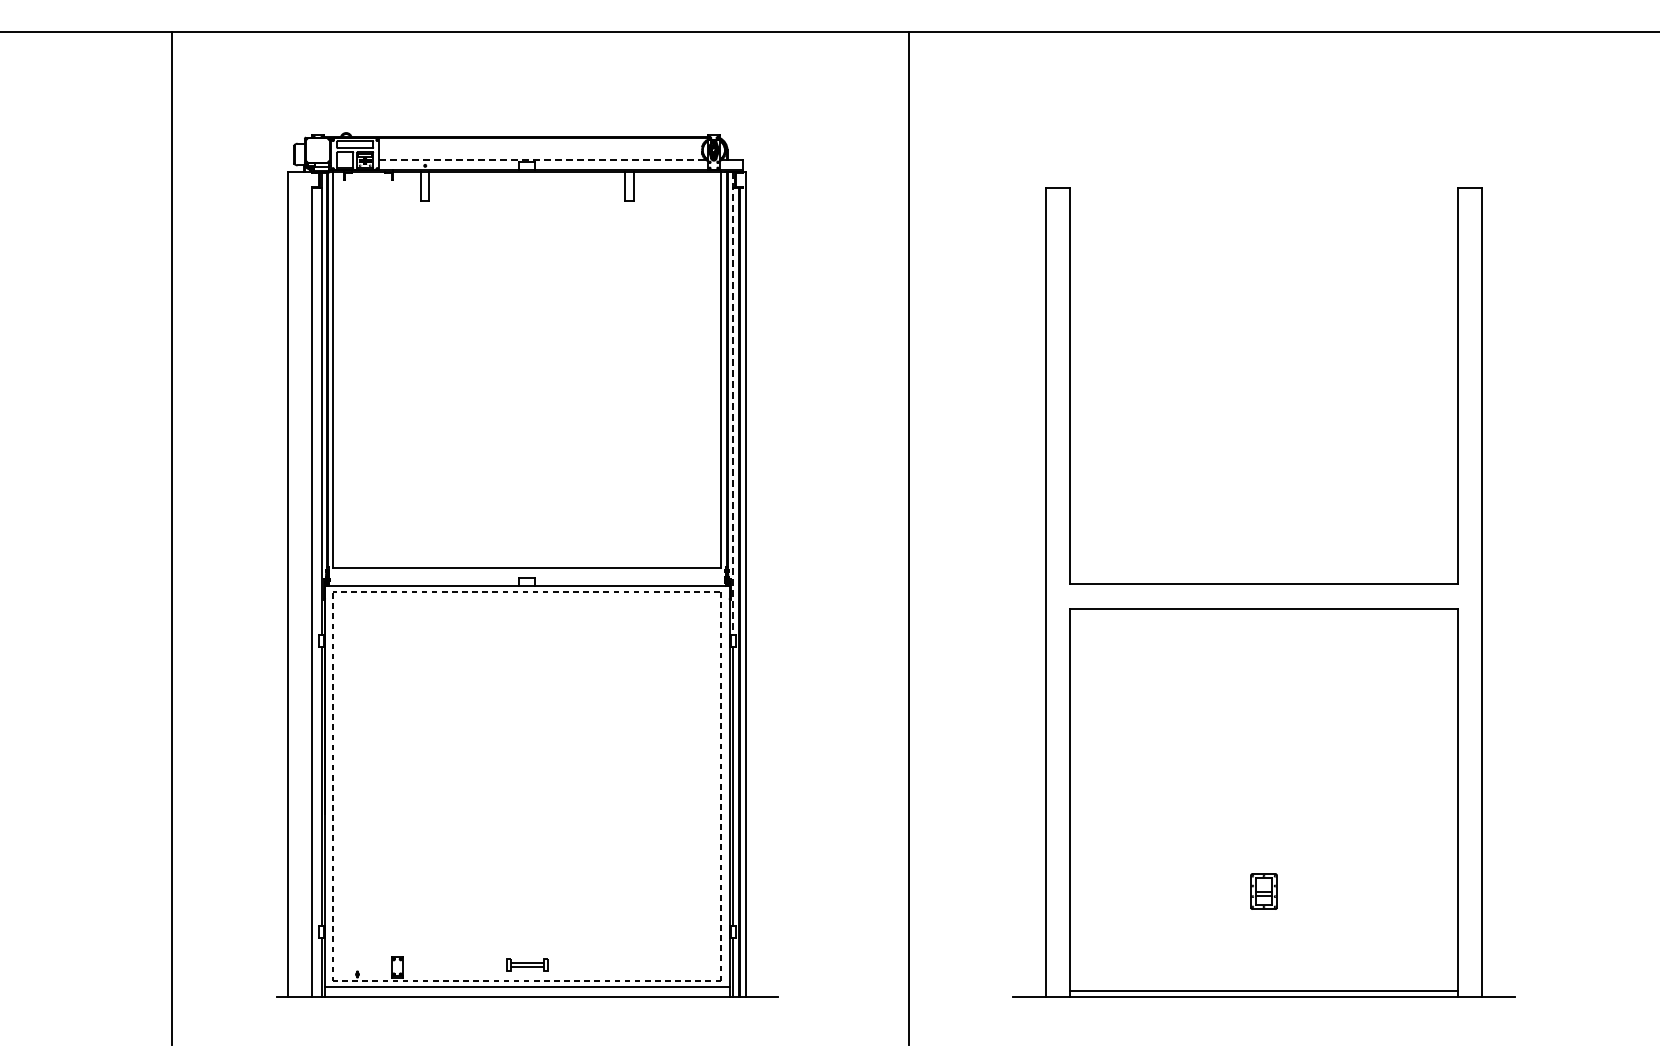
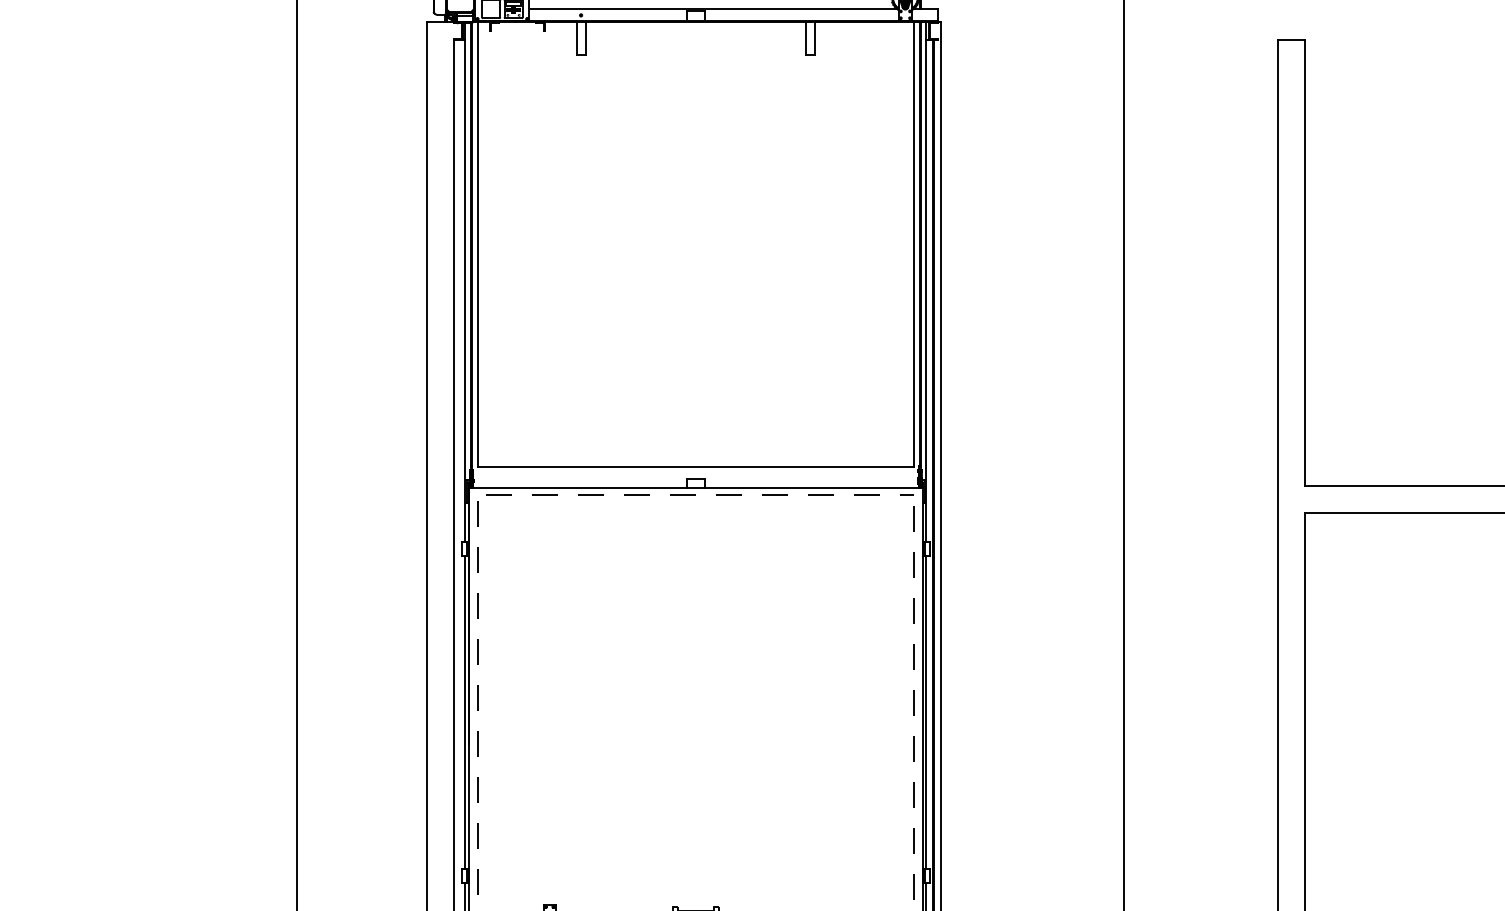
line: (542, 159) -> (712, 8), dashed -> solid
line: (732, 403) -> (926, 282), dashed -> solid

